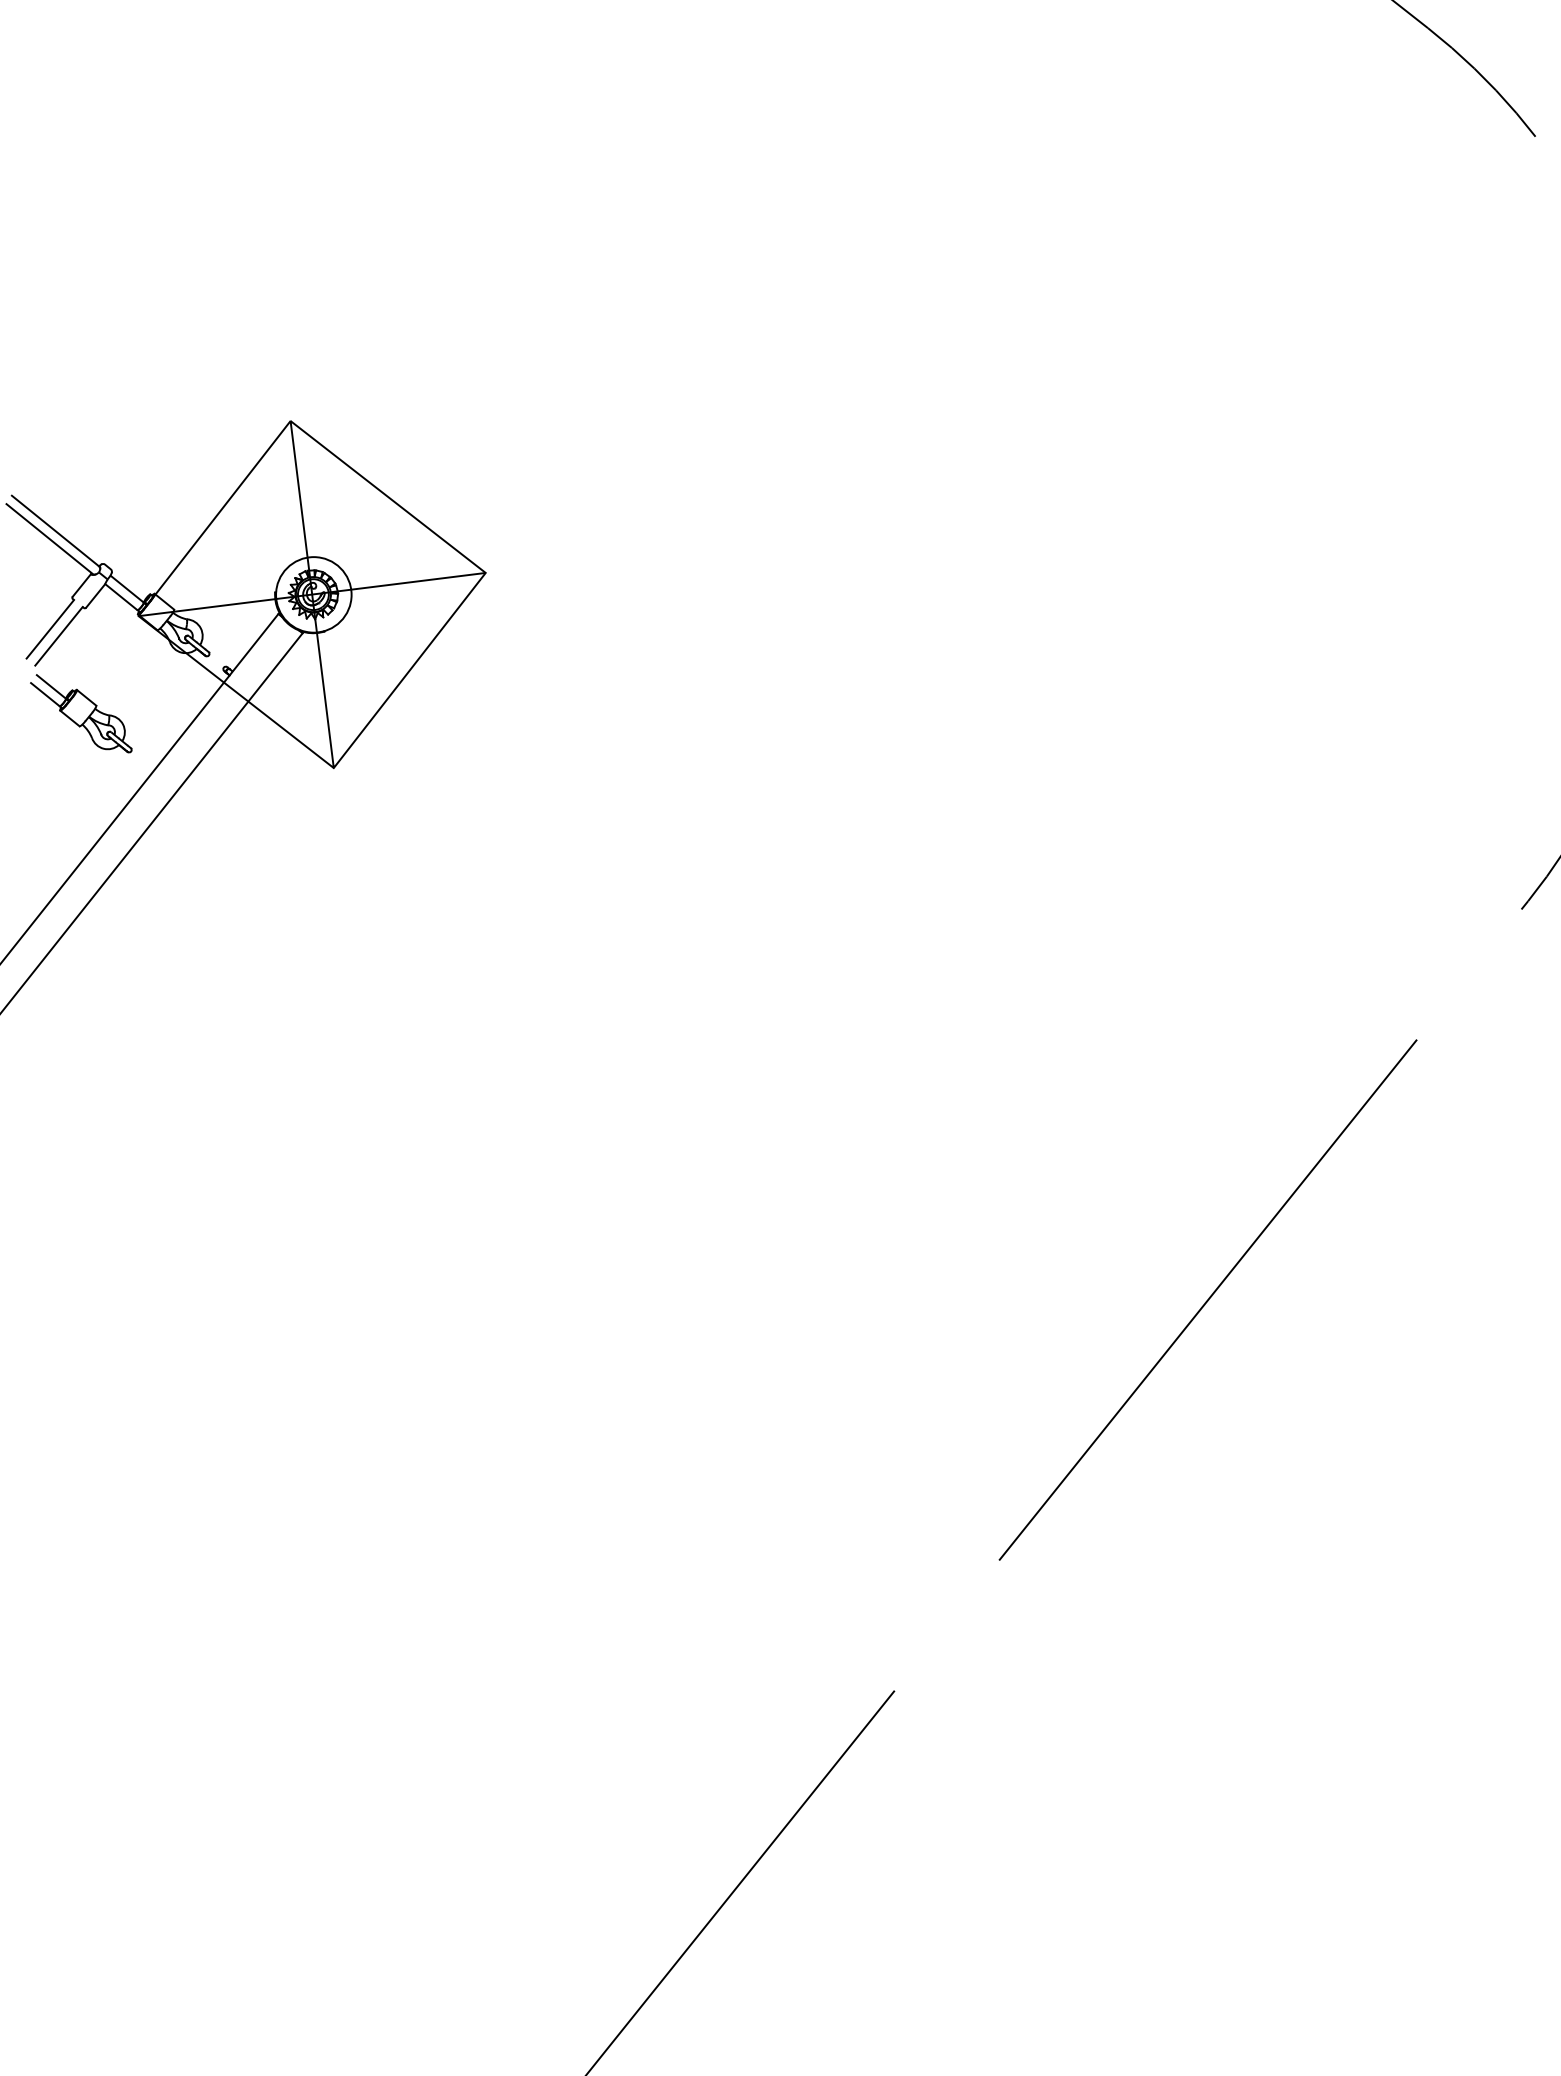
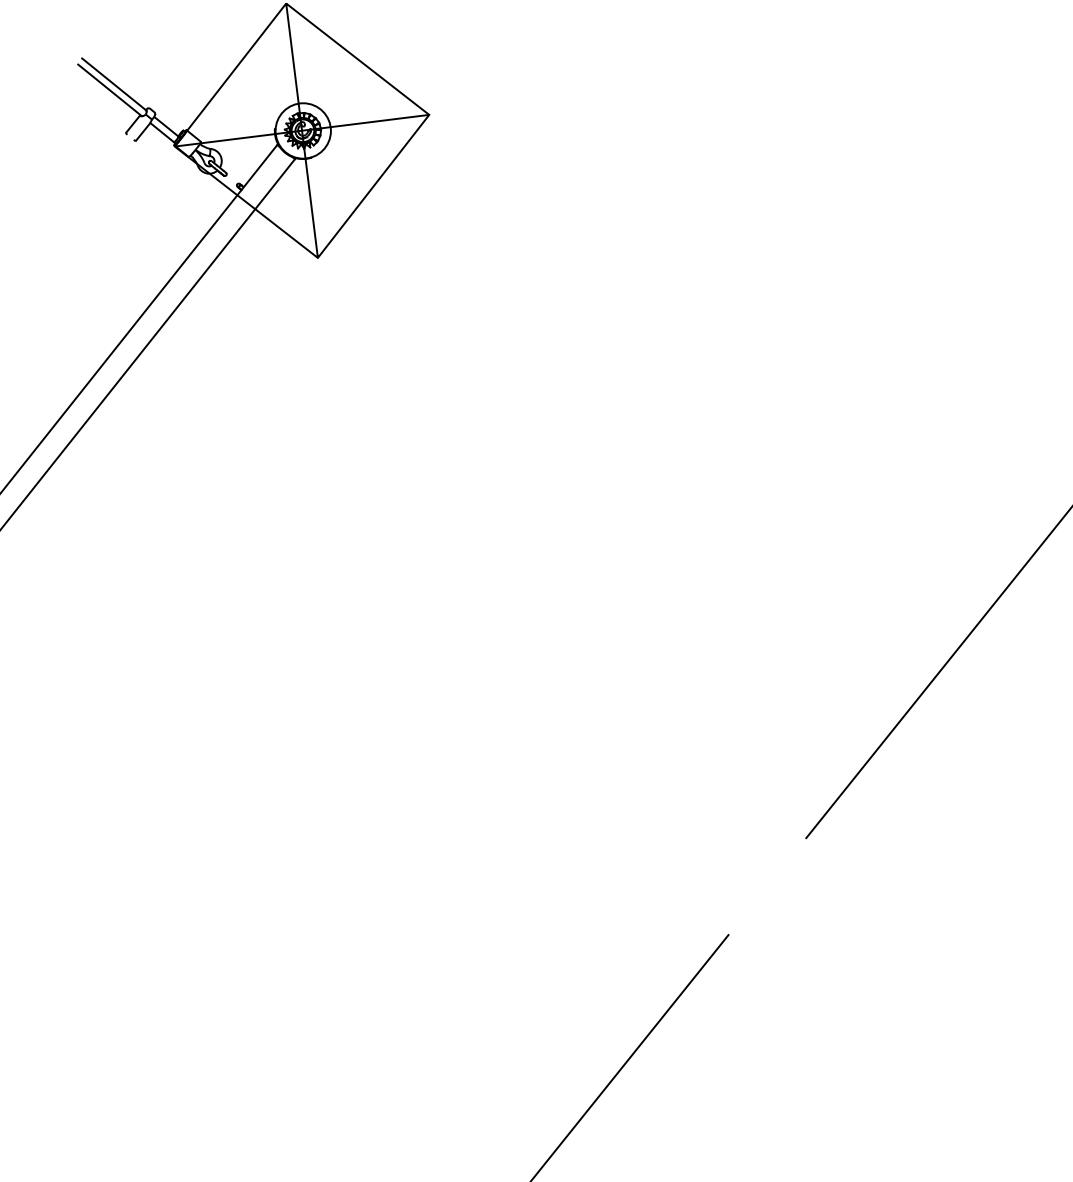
line: (50, 629) -> (110, 156), removed
line: (58, 636) -> (116, 161), removed
part: (81, 713) -> (132, 217), removed

